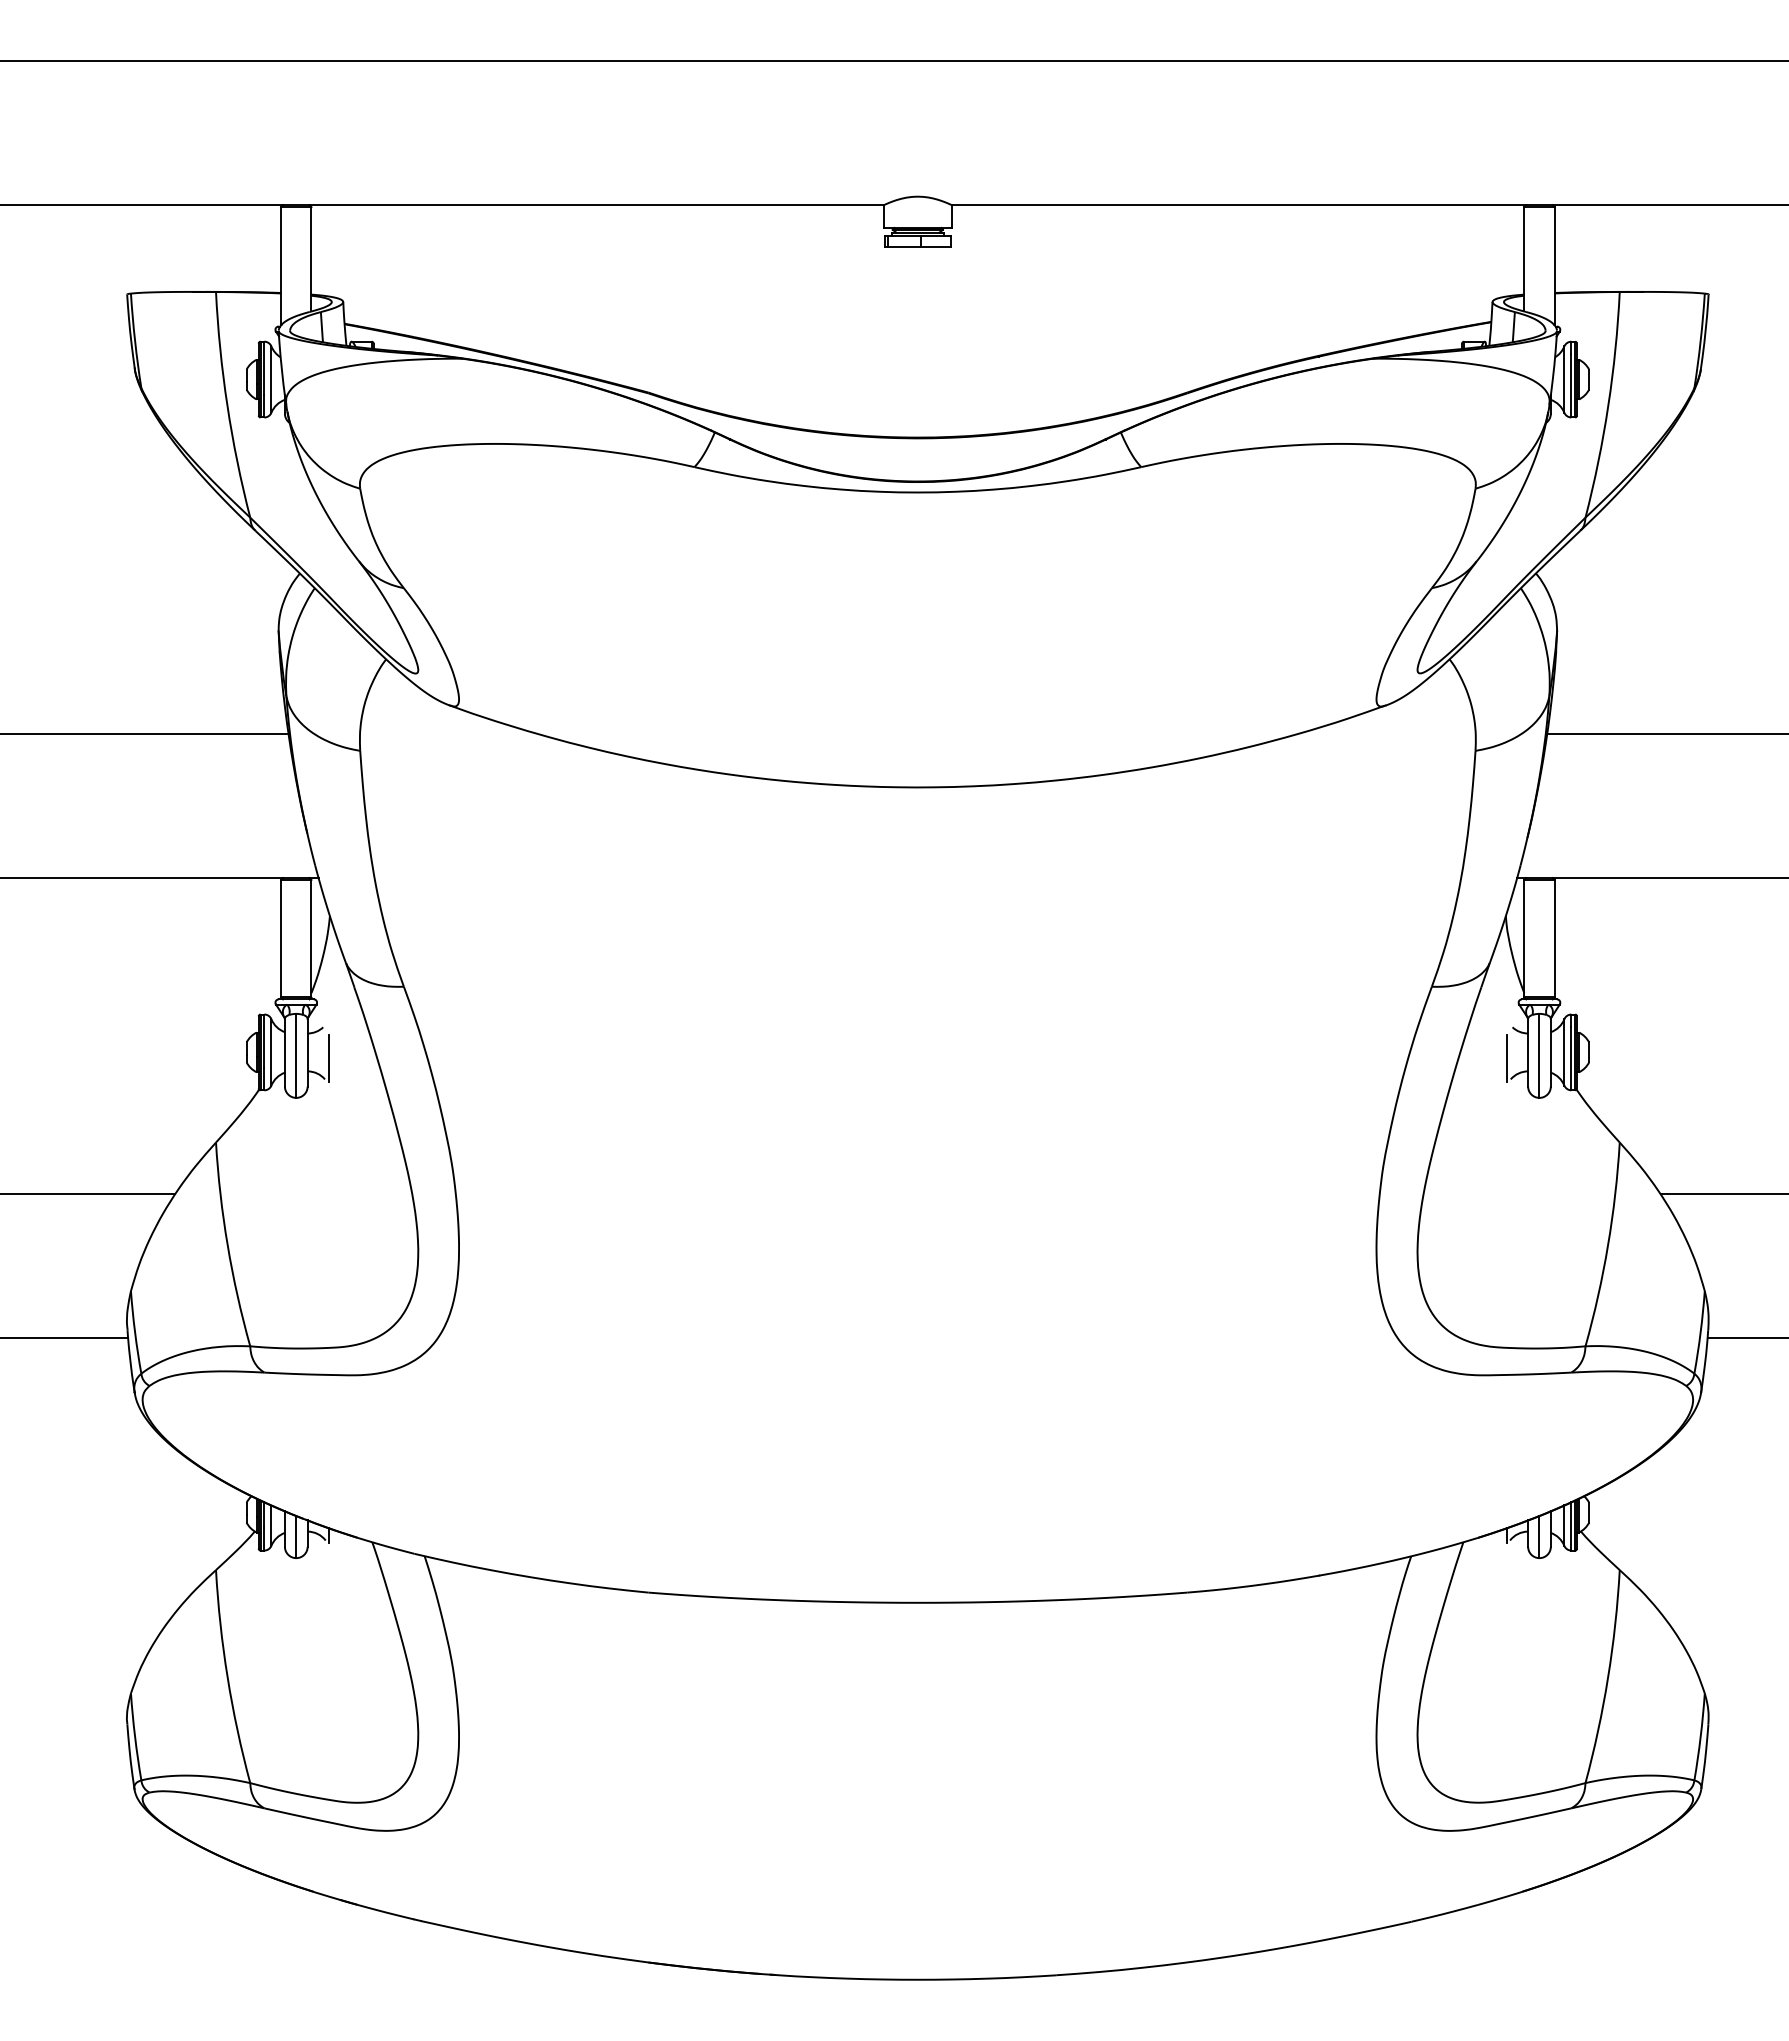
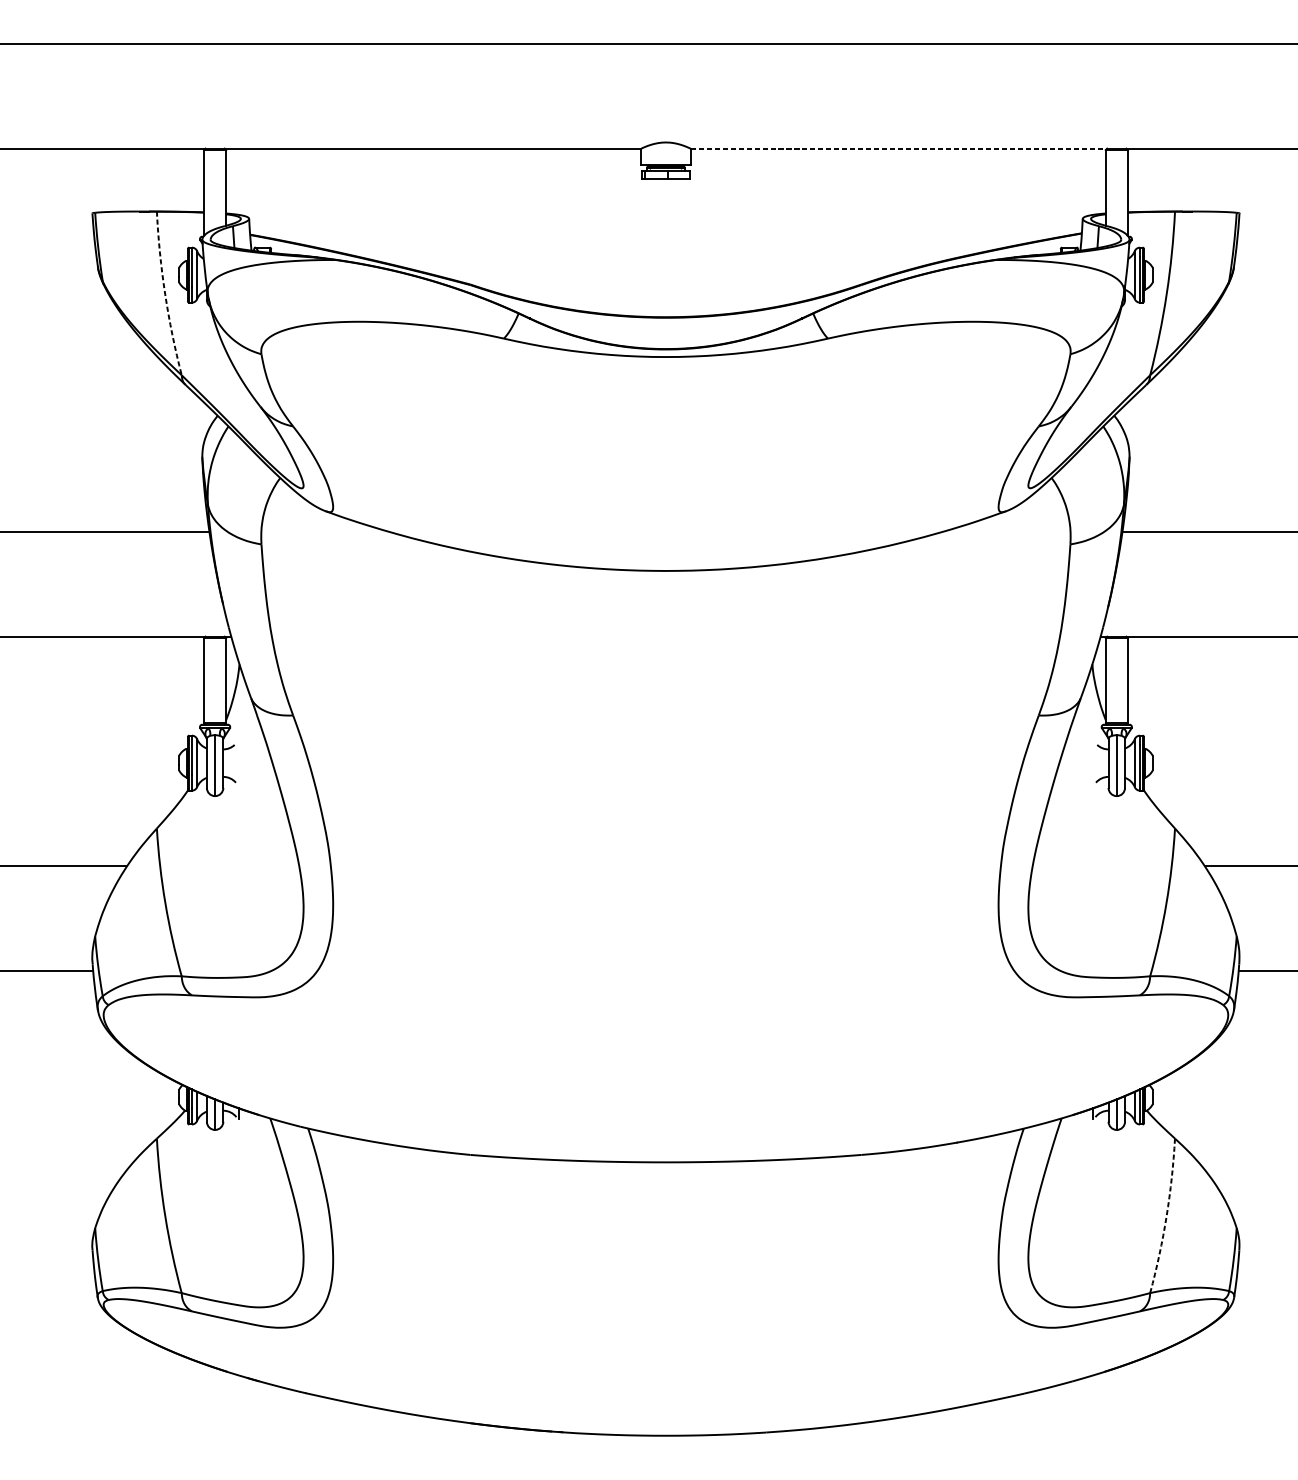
line: (1239, 205) -> (899, 148), solid -> dashed
arc: (227, 405) -> (165, 293), solid -> dashed
line: (328, 1057) -> (238, 766), removed
line: (1507, 1057) -> (1093, 766), removed
arc: (1608, 1677) -> (1166, 1216), solid -> dashed

